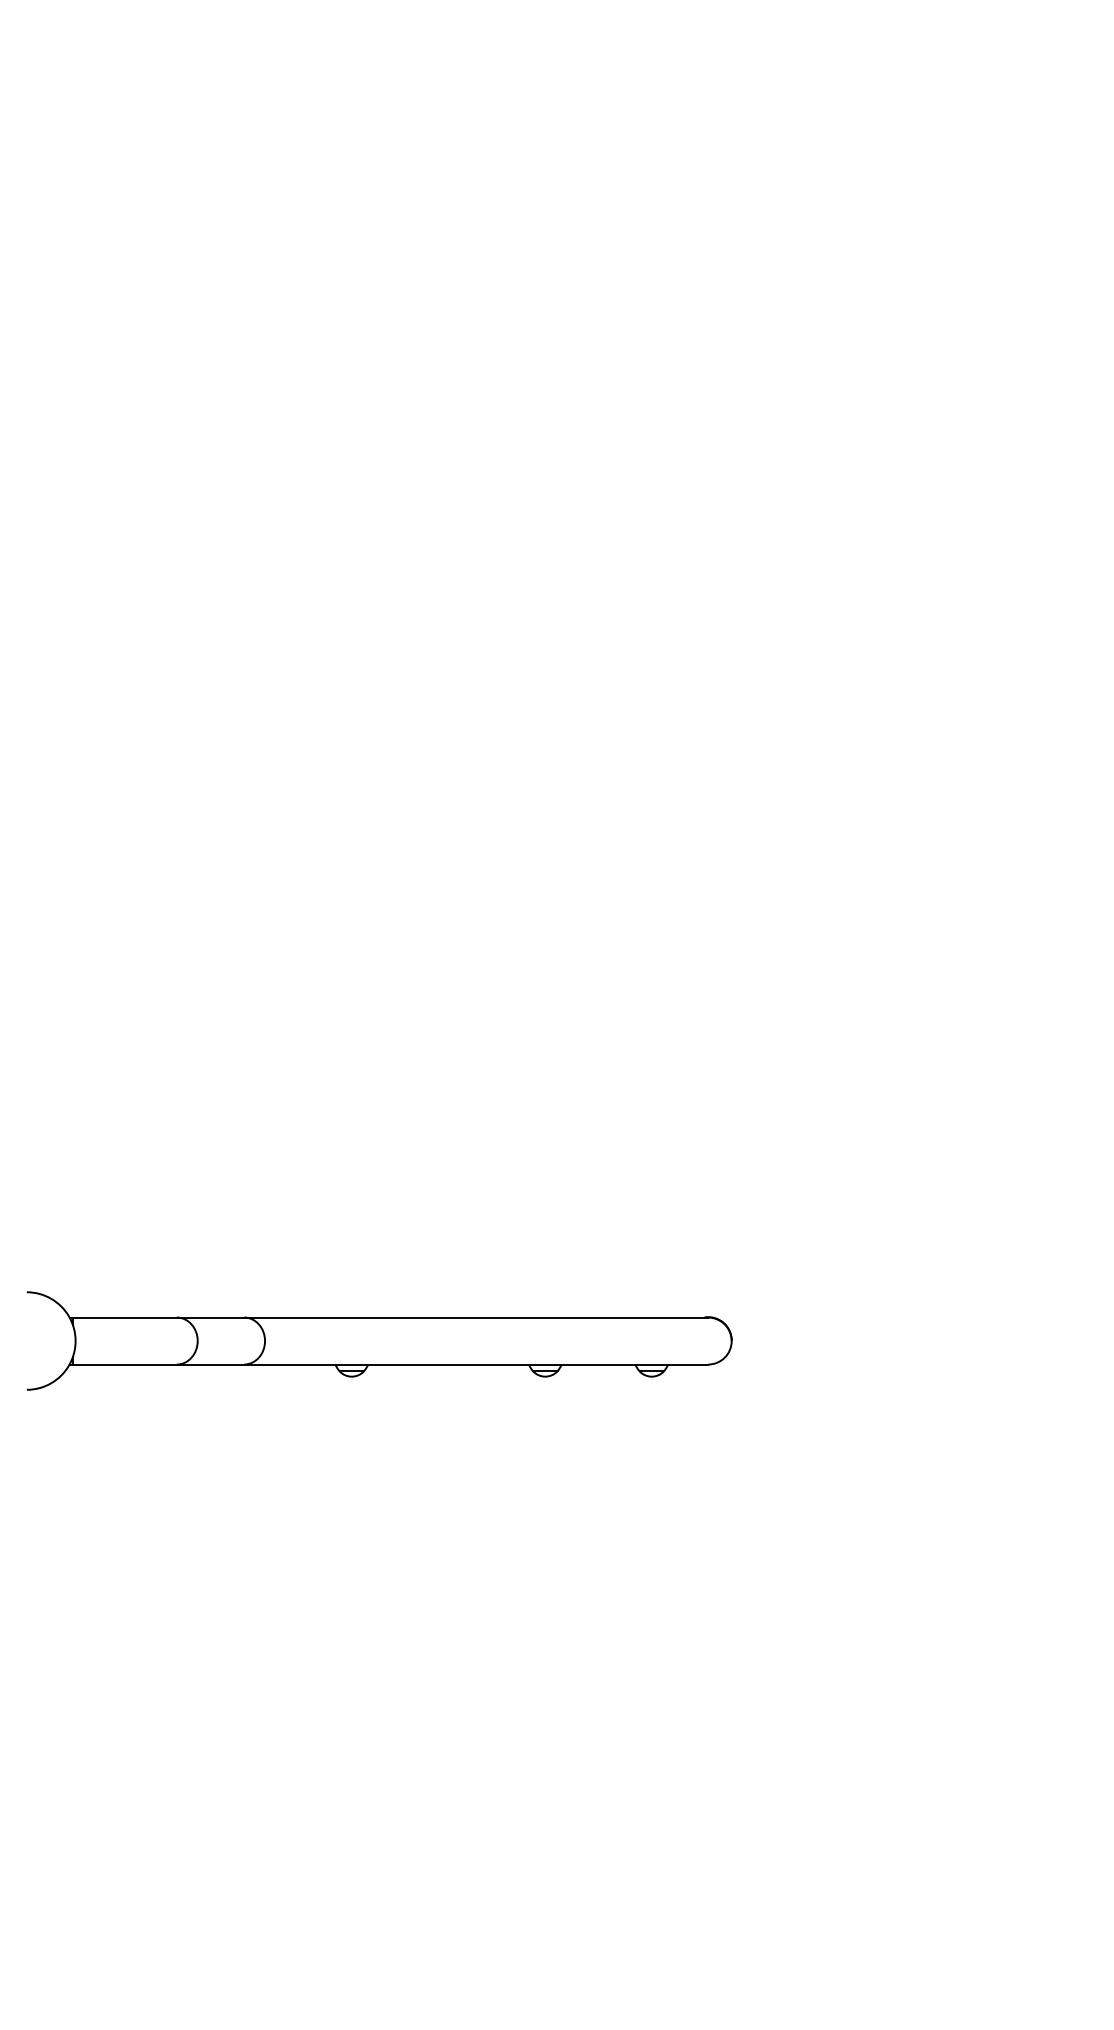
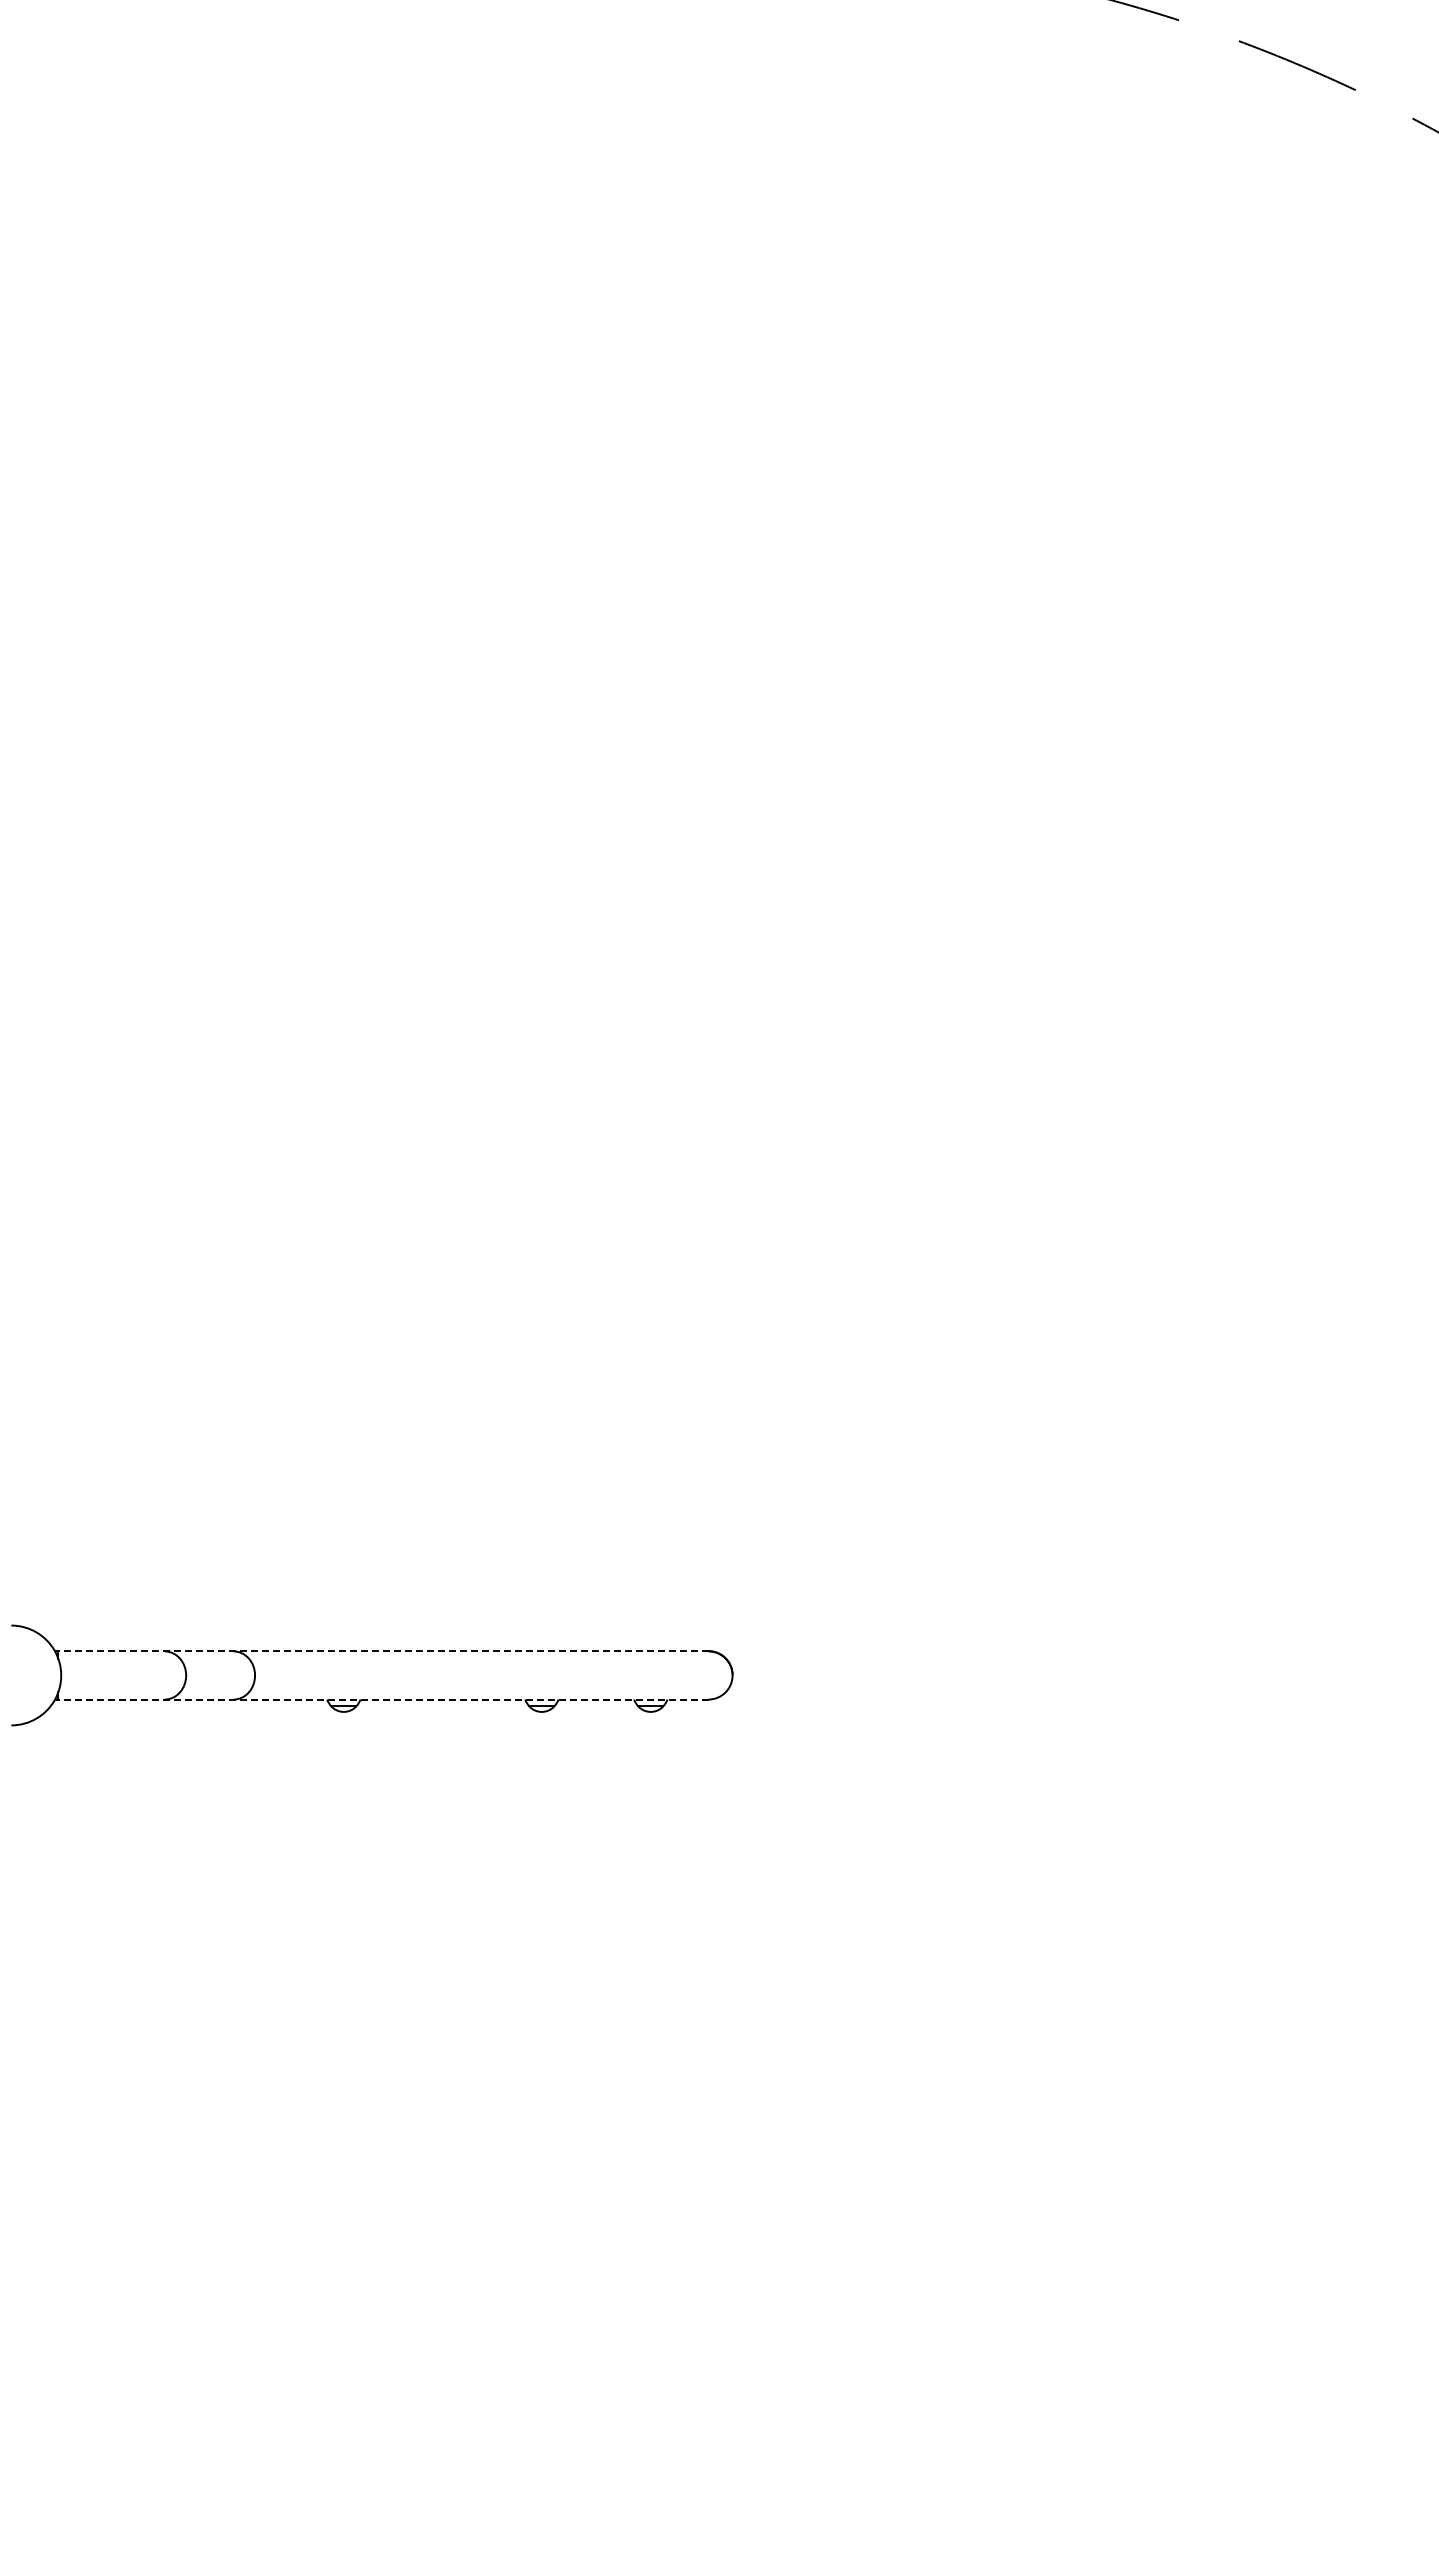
line: (388, 1317) -> (381, 1651), solid -> dashed
line: (388, 1364) -> (381, 1699), solid -> dashed

